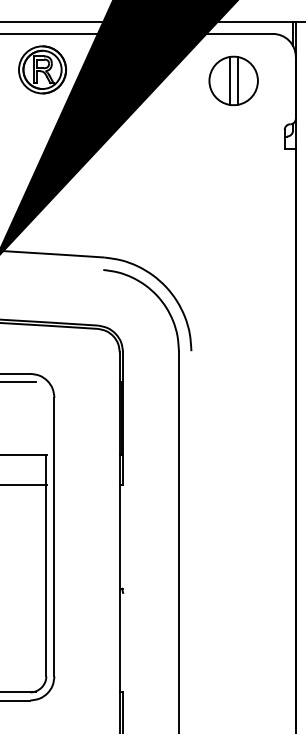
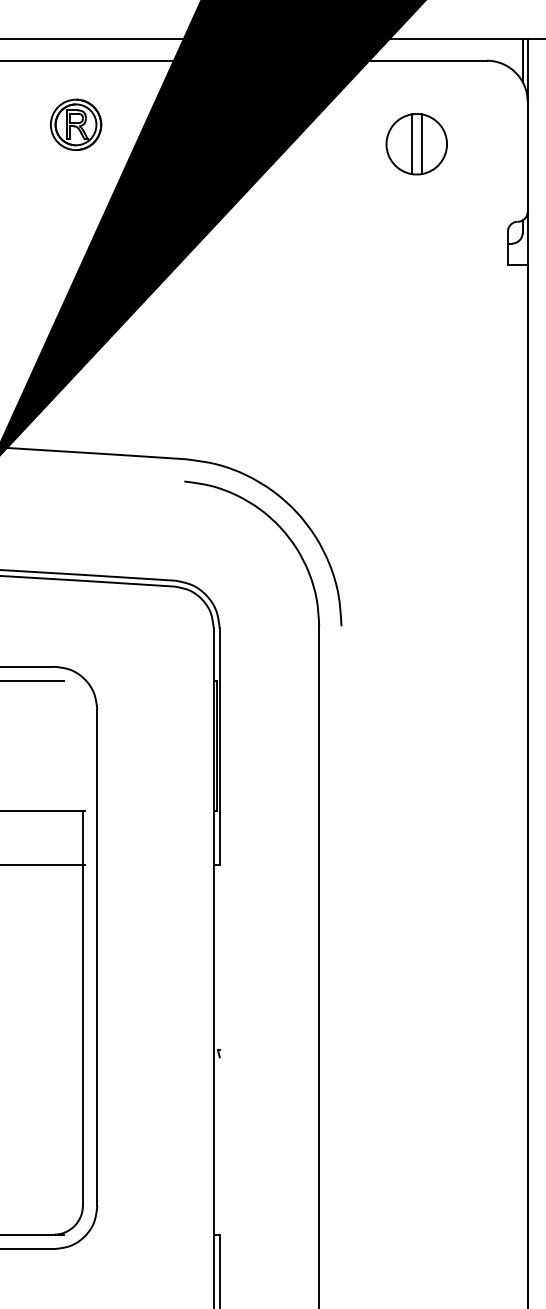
part: (42, 69) -> (75, 124), size x0.6
part: (233, 80) -> (416, 143), size x0.7

